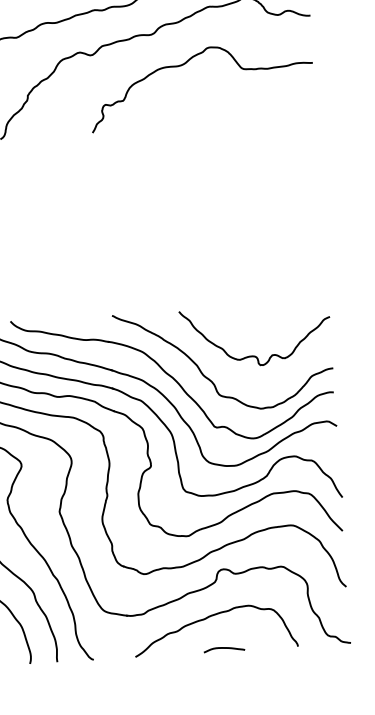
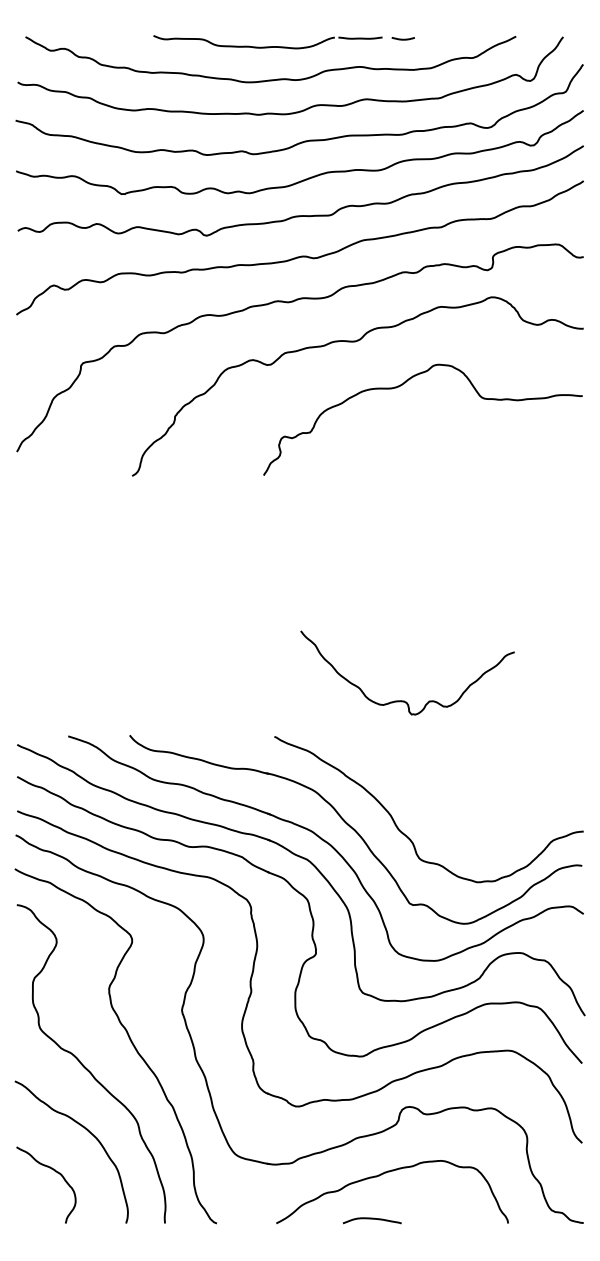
curve: (254, 355) -> (404, 700), moved
curve: (223, 648) -> (371, 1219), moved

